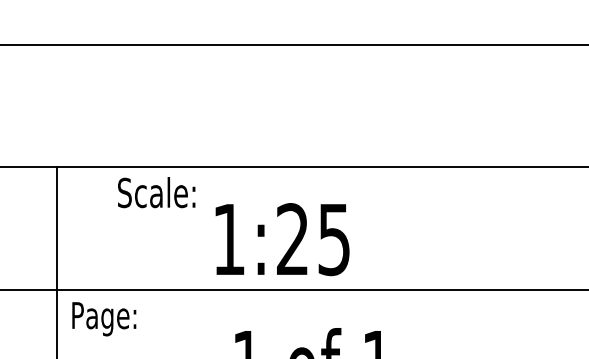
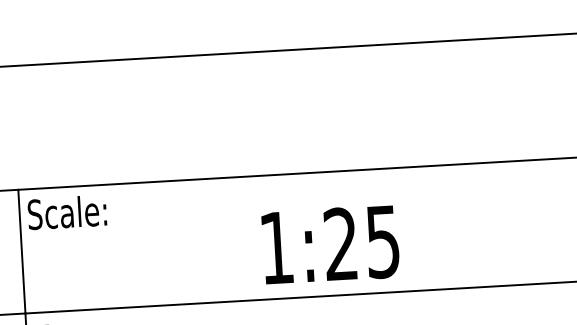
text: (156, 192) -> (67, 212), moved
text: (282, 239) -> (330, 244), moved

